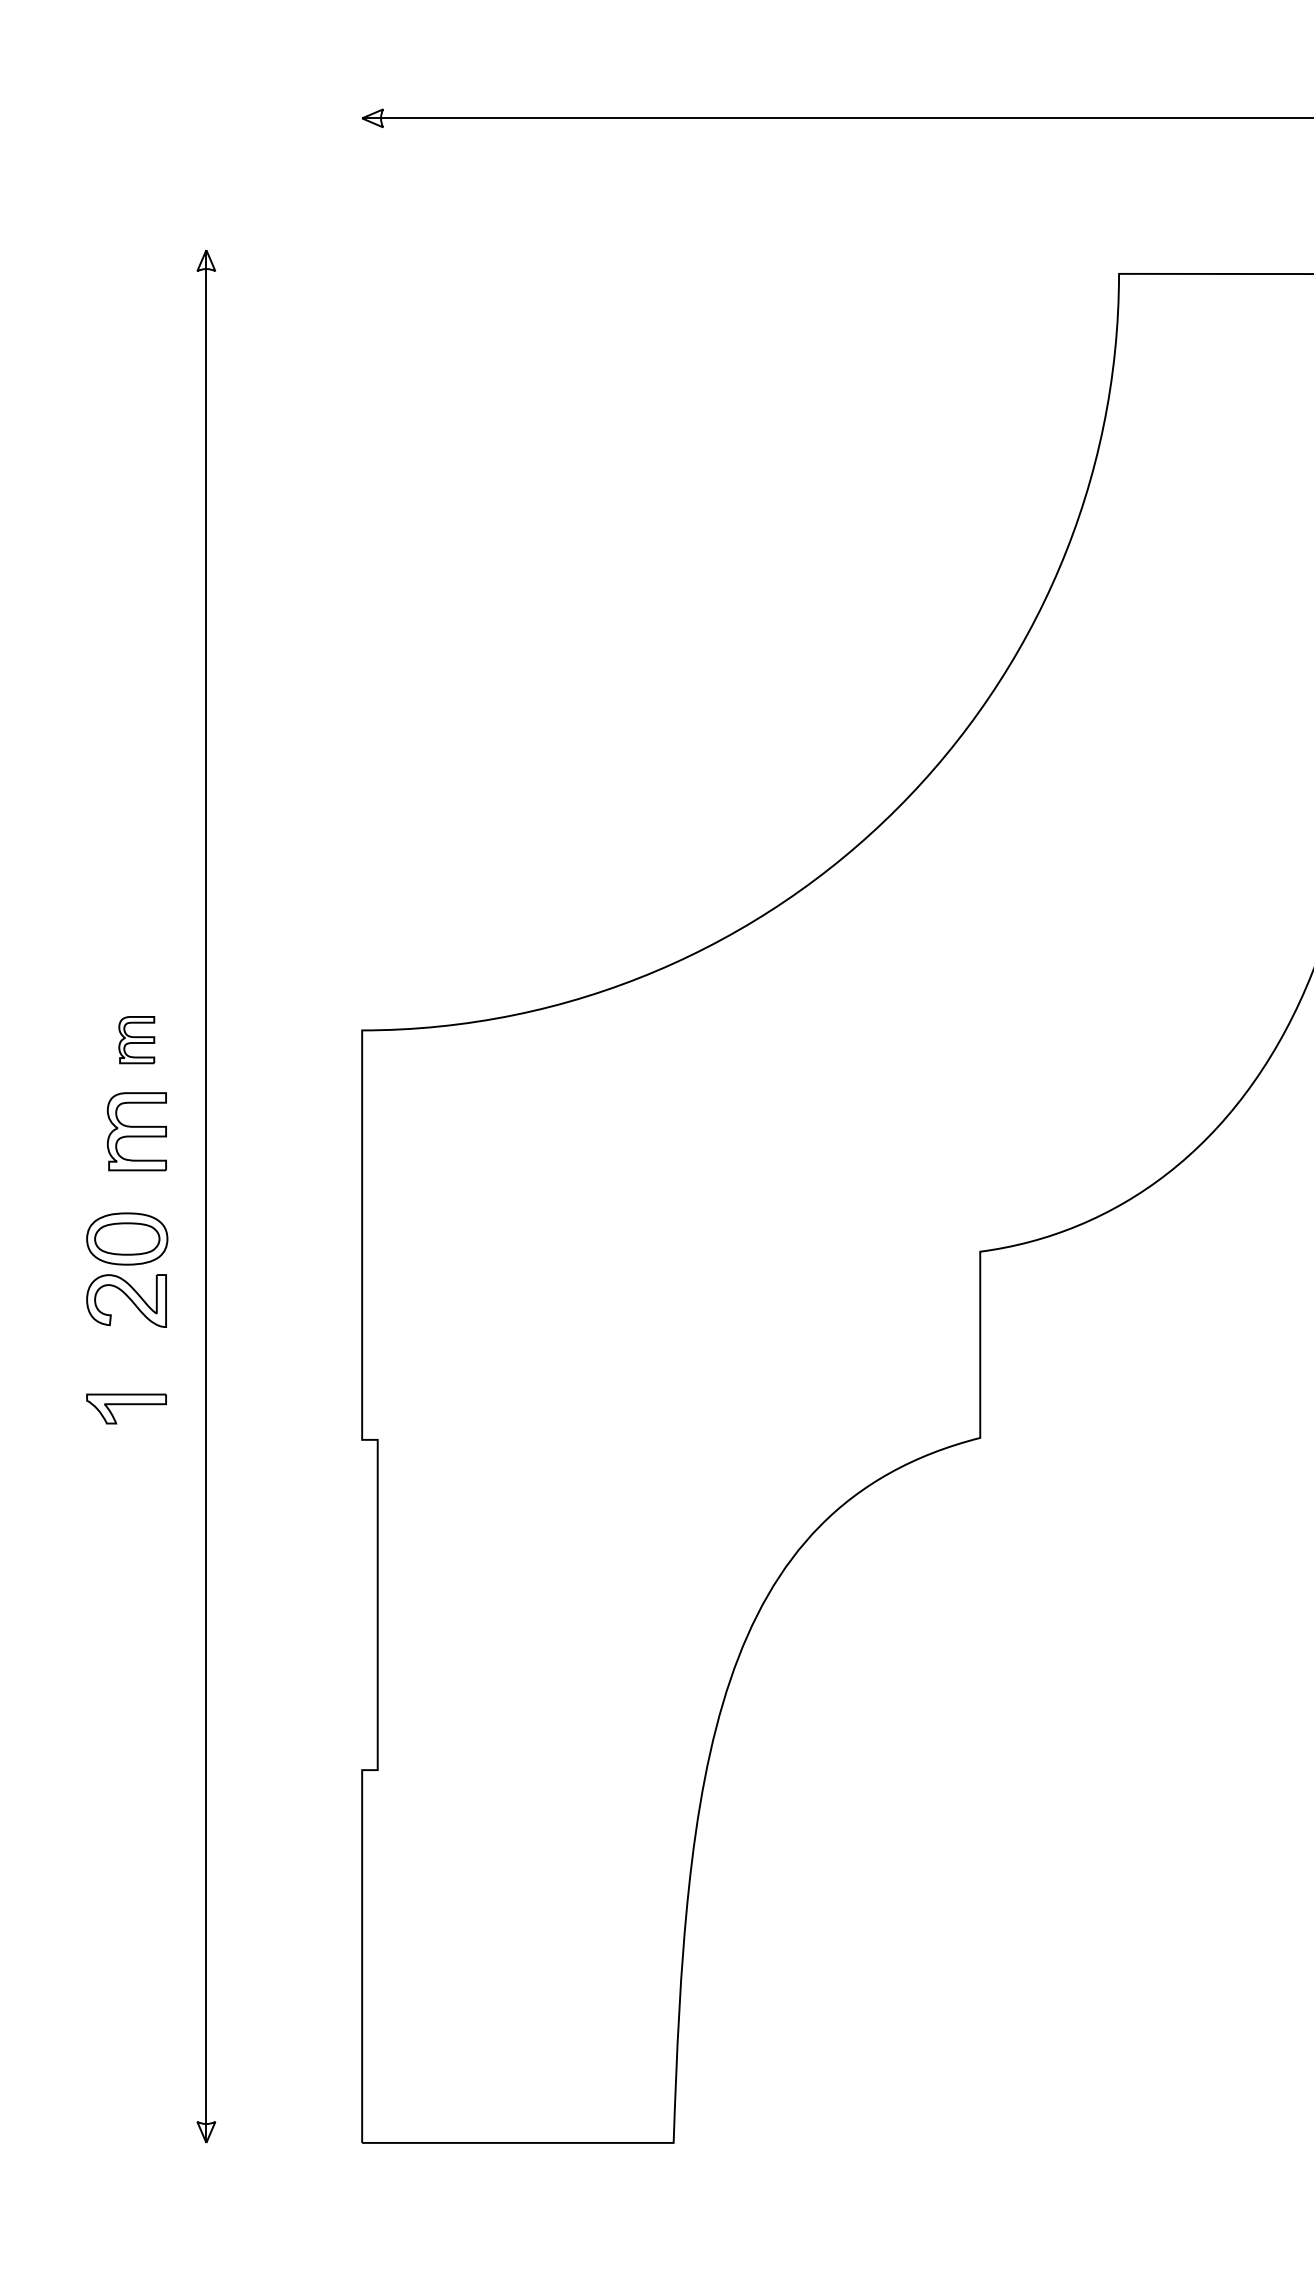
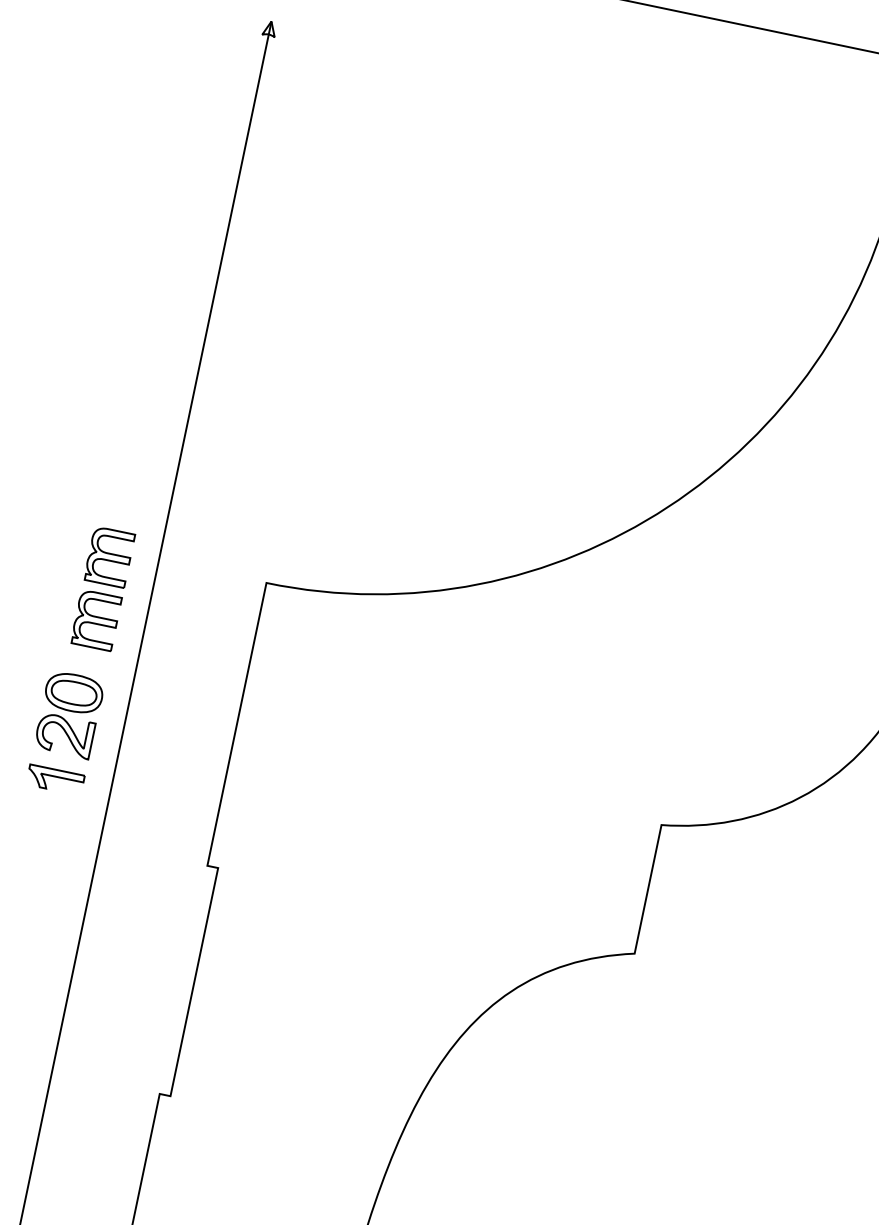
part: (136, 1039) -> (109, 556), size x1.67
part: (126, 1408) -> (55, 779), moved

